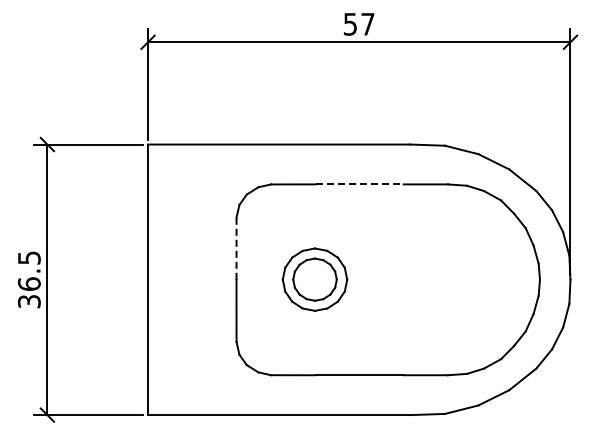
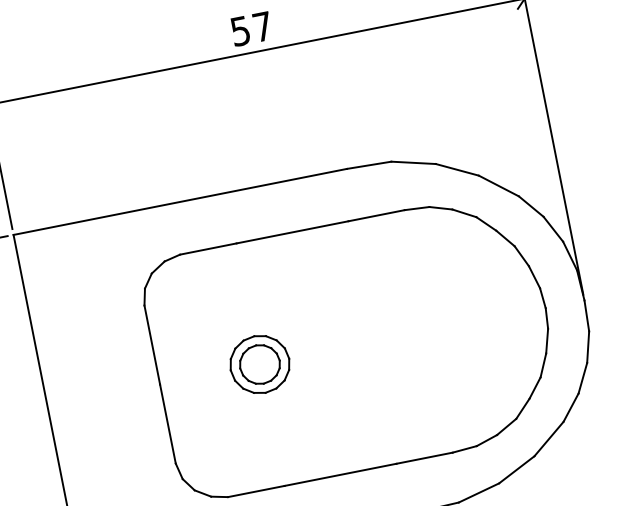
line: (360, 184) -> (293, 232), dashed -> solid
line: (236, 248) -> (152, 344), dashed -> solid
part: (315, 279) -> (260, 364), size x0.71

